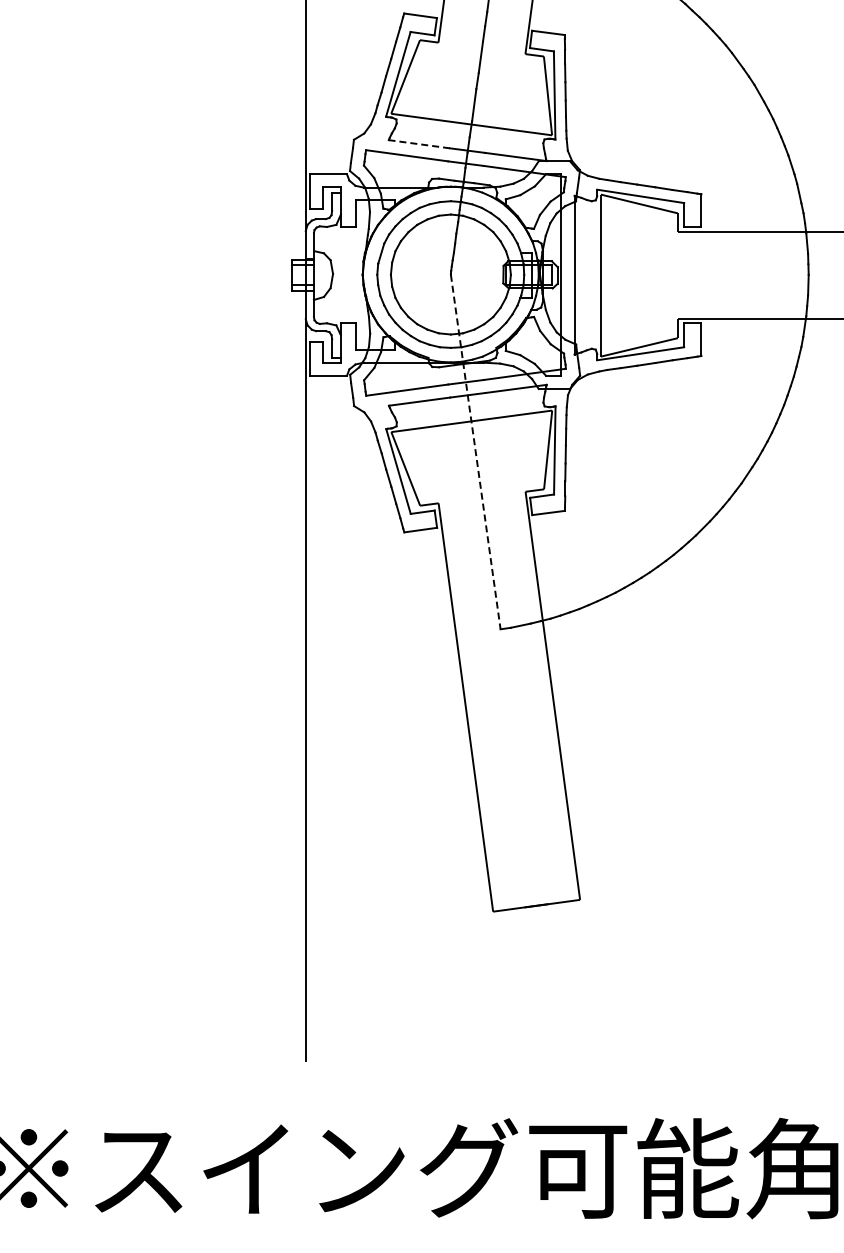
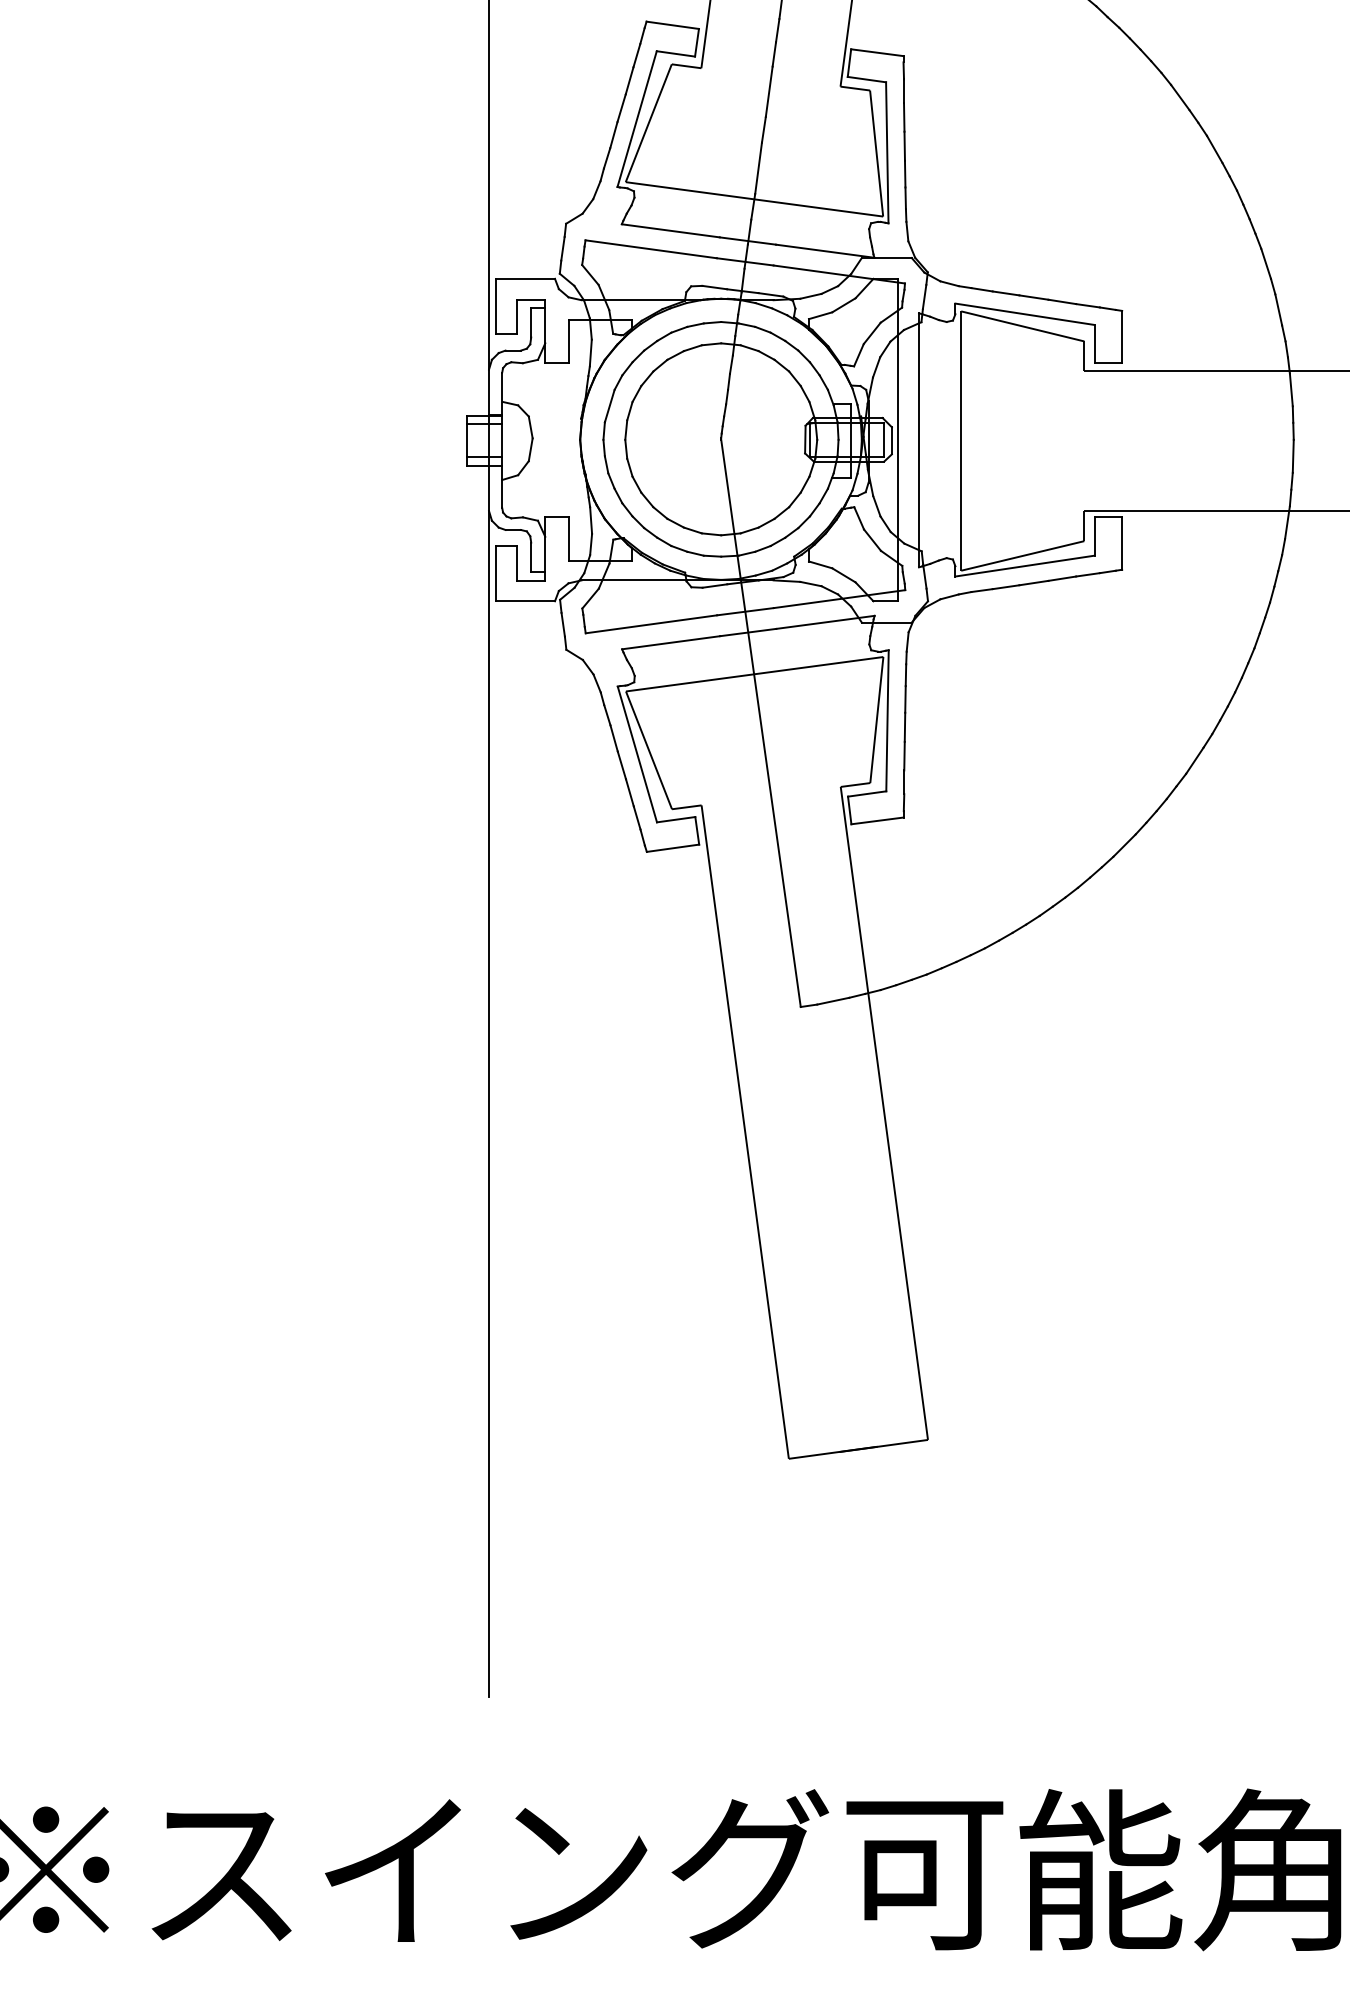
line: (419, 144) -> (670, 231), dashed -> solid
line: (475, 452) -> (760, 724), dashed -> solid

